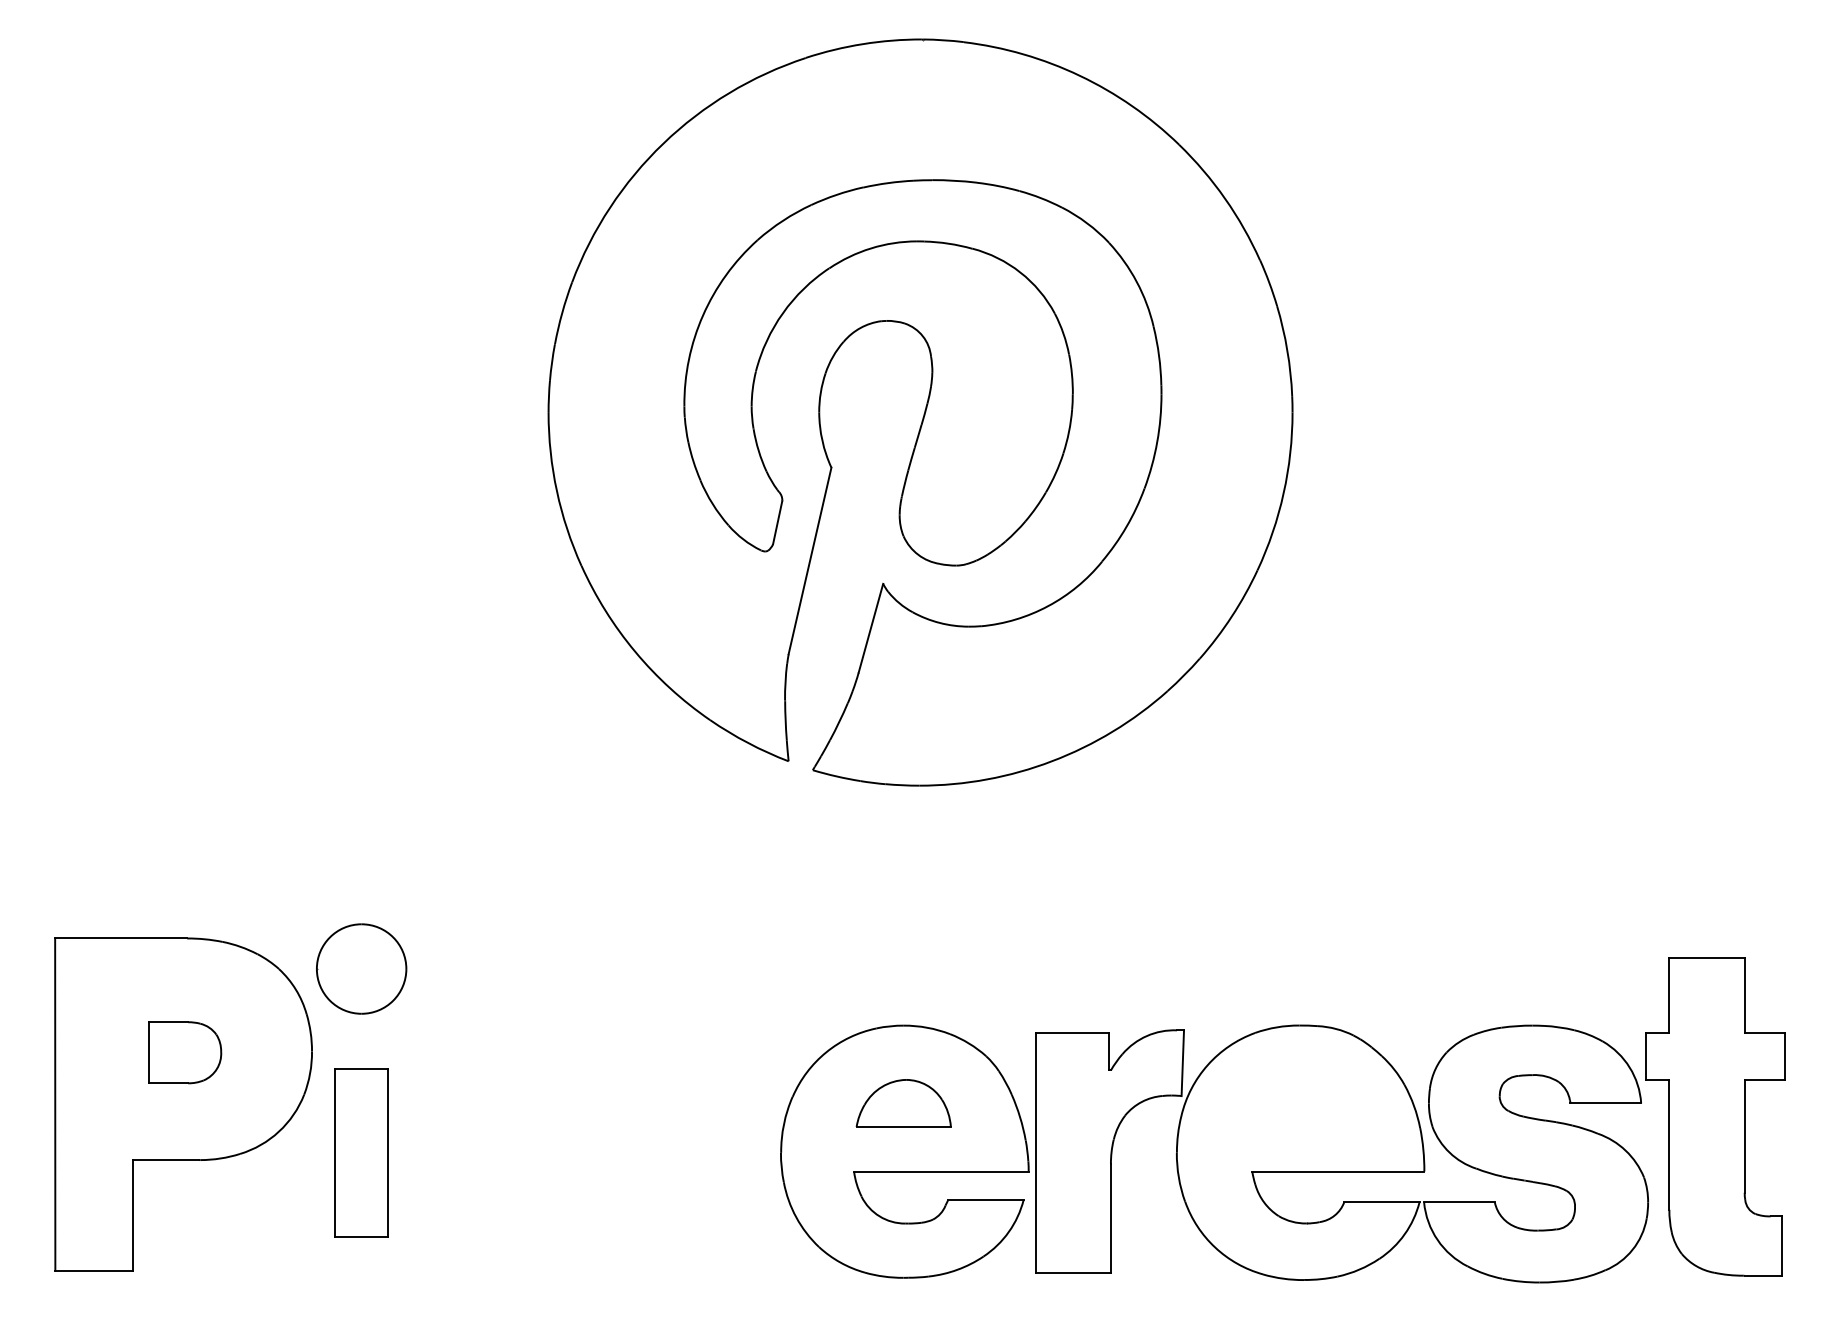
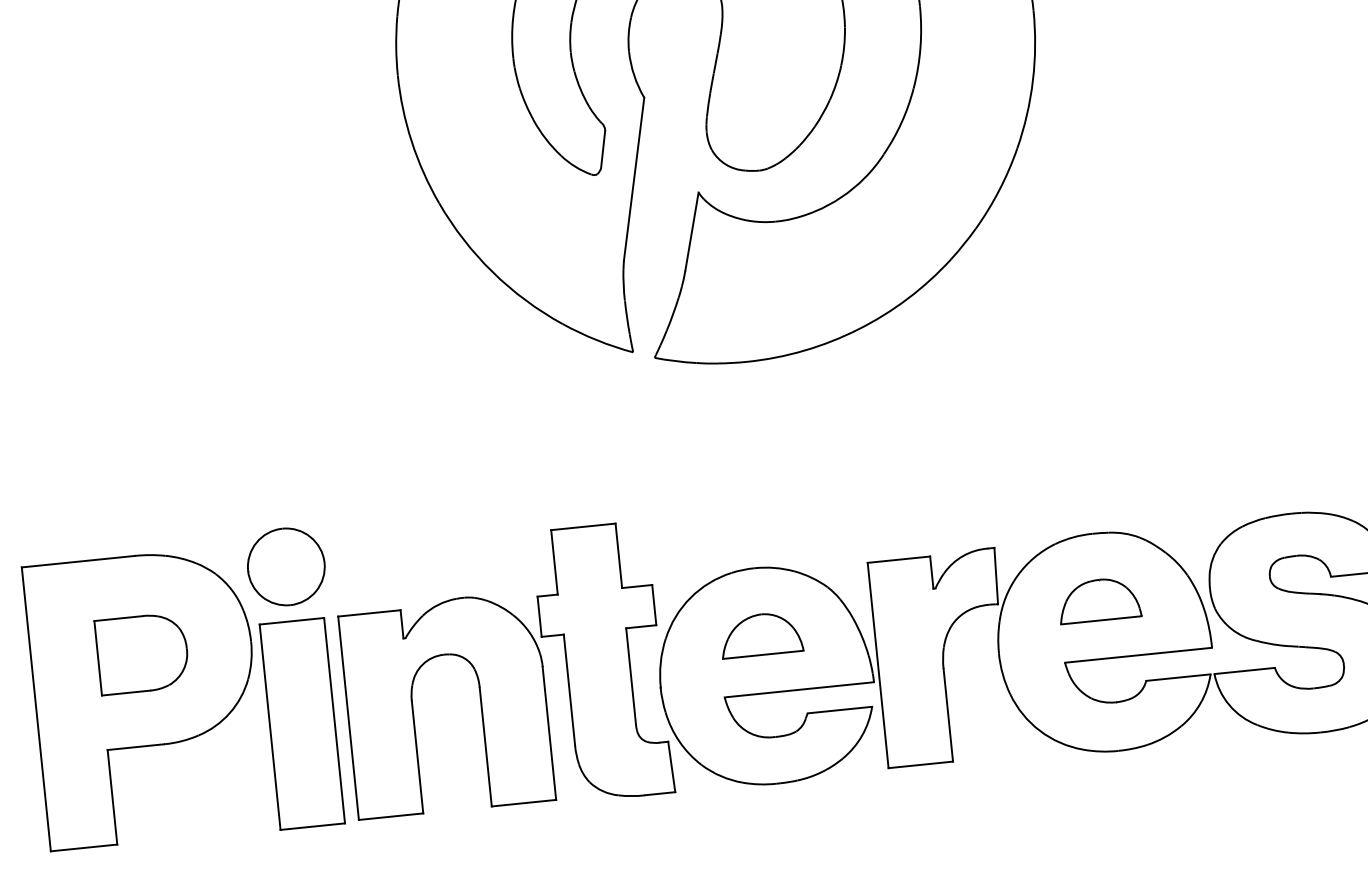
part: (184, 1052) -> (142, 653), size x1.43
part: (1299, 1102) -> (1099, 599), added
part: (600, 1116) -> (503, 672), added
part: (361, 1152) -> (302, 723), size x1.43

